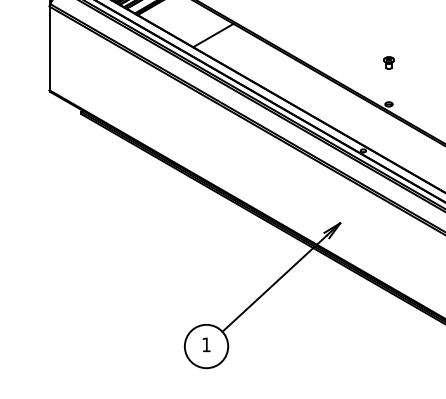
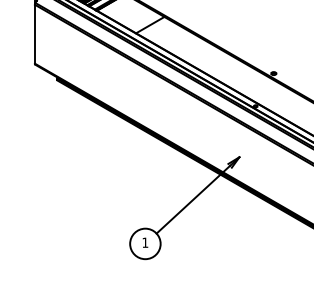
part: (388, 63) -> (273, 44), removed

